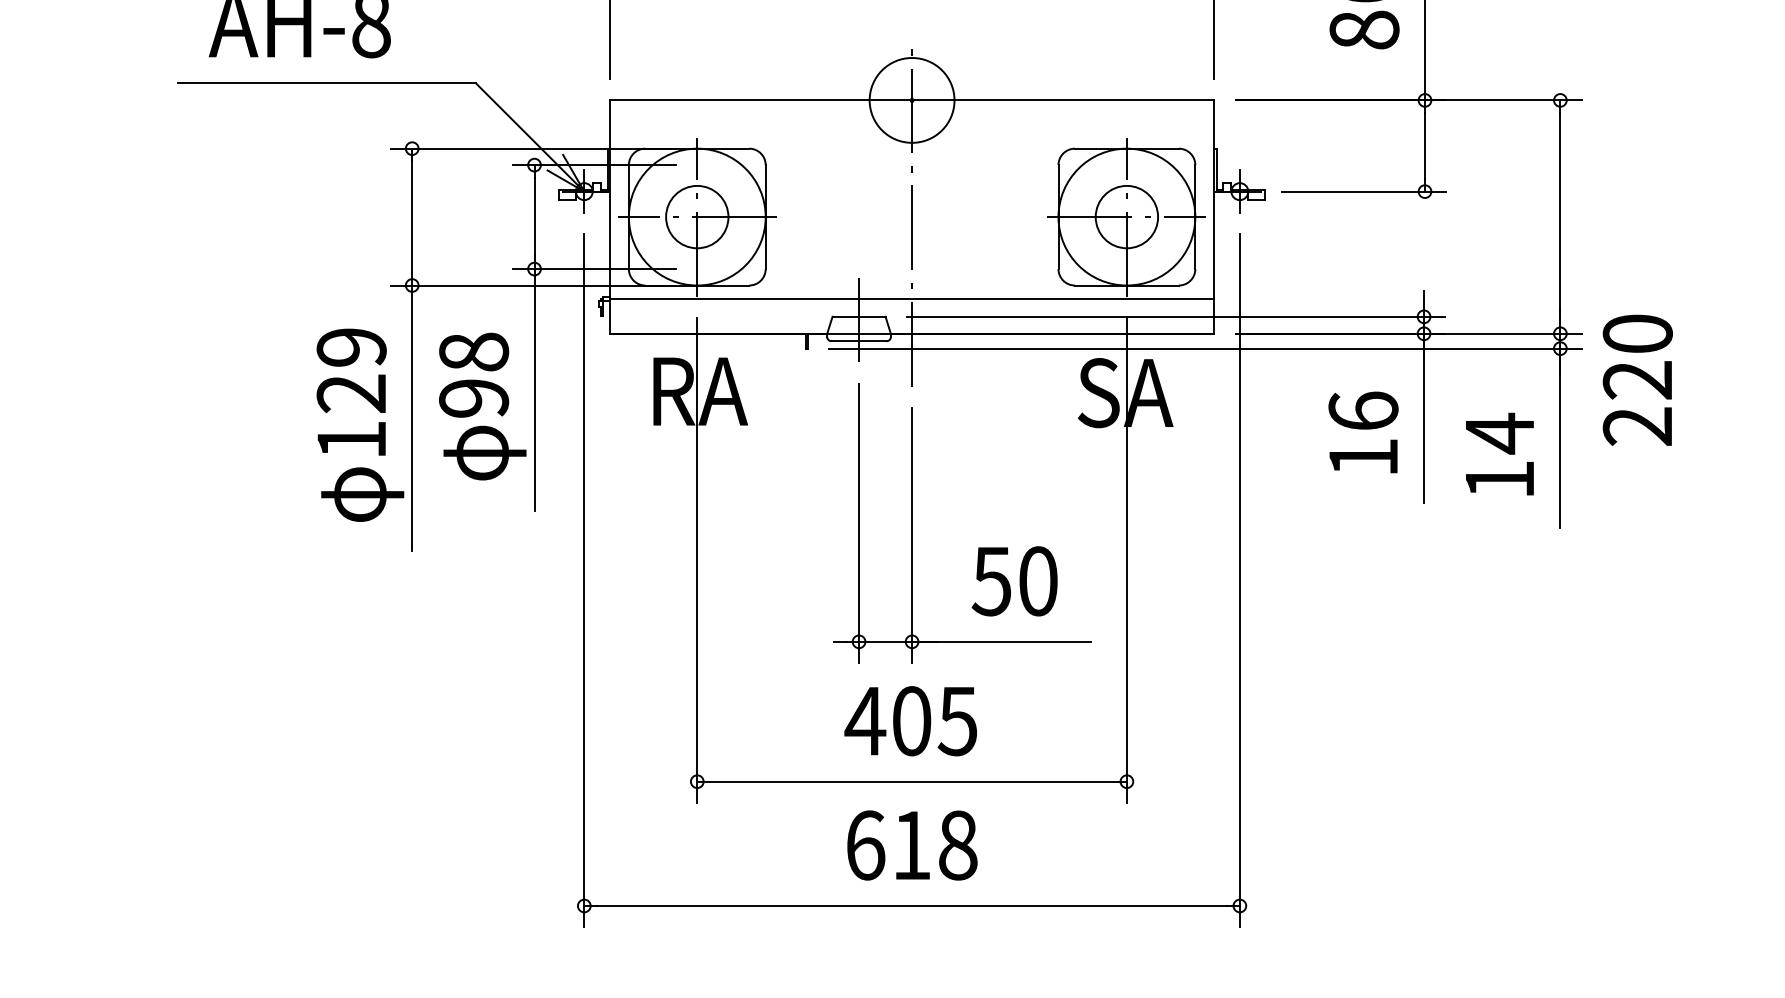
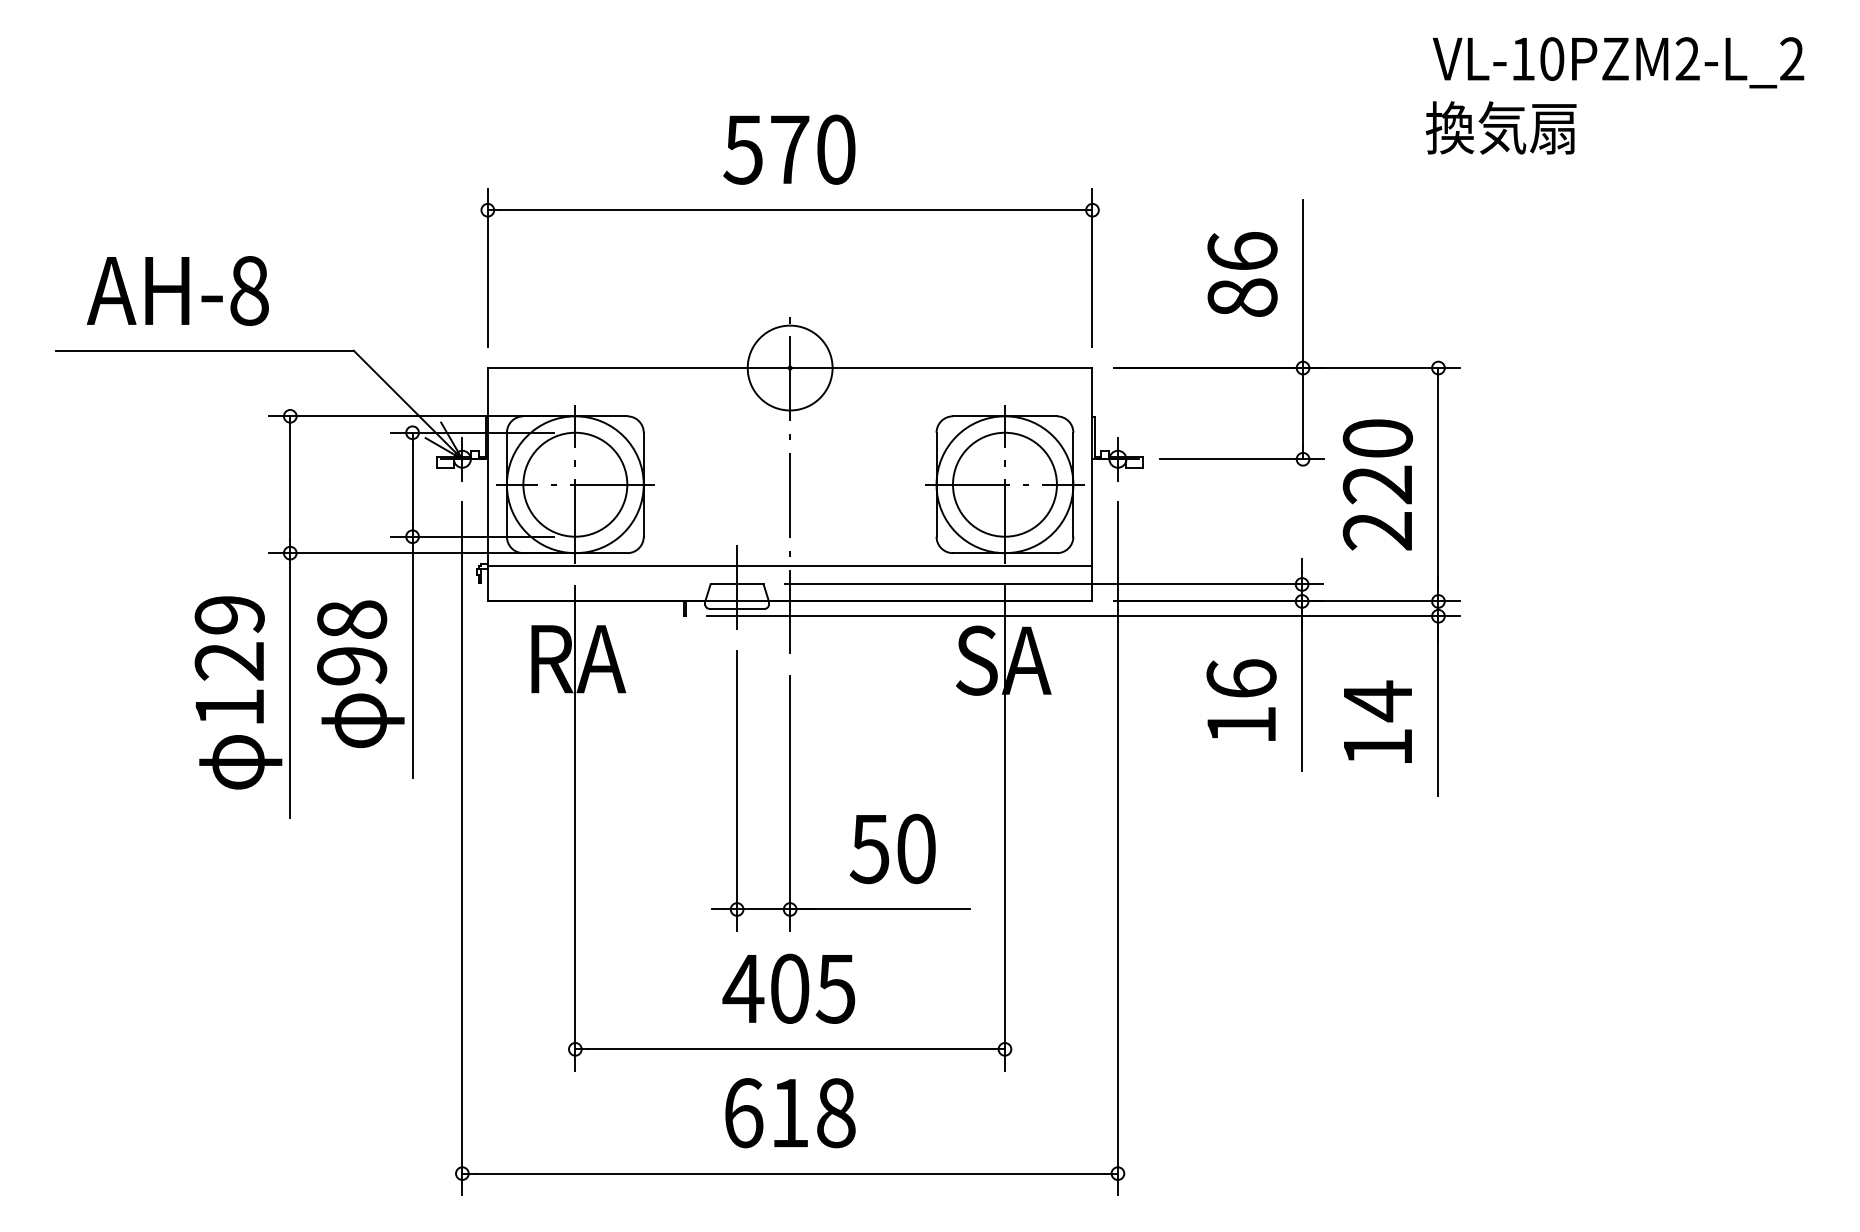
circle: (697, 216) -> (575, 484), size x1.67
circle: (1126, 216) -> (1004, 484), size x1.67
text: (1637, 379) -> (1377, 484), moved

